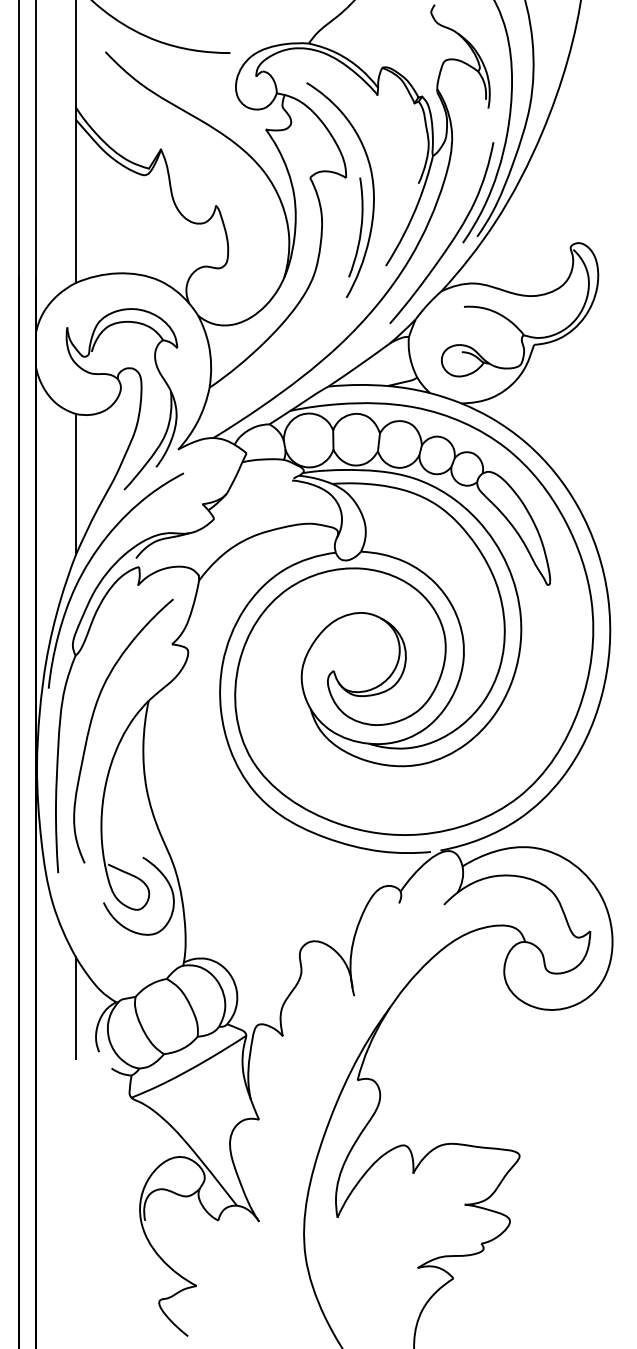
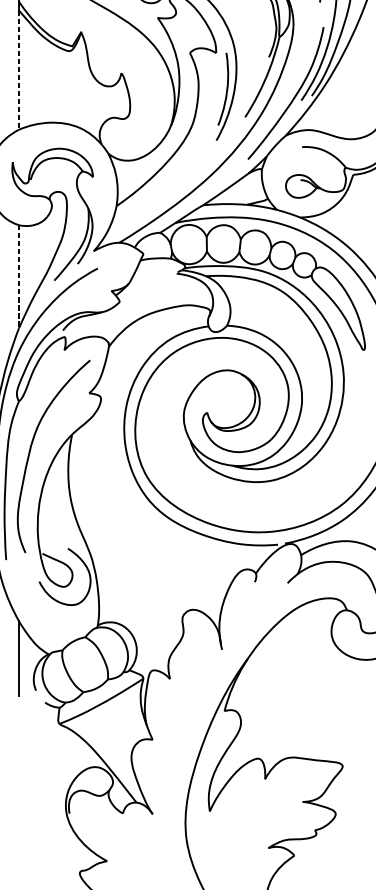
line: (75, 201) -> (18, 70), solid -> dashed
line: (75, 484) -> (18, 276), solid -> dashed

